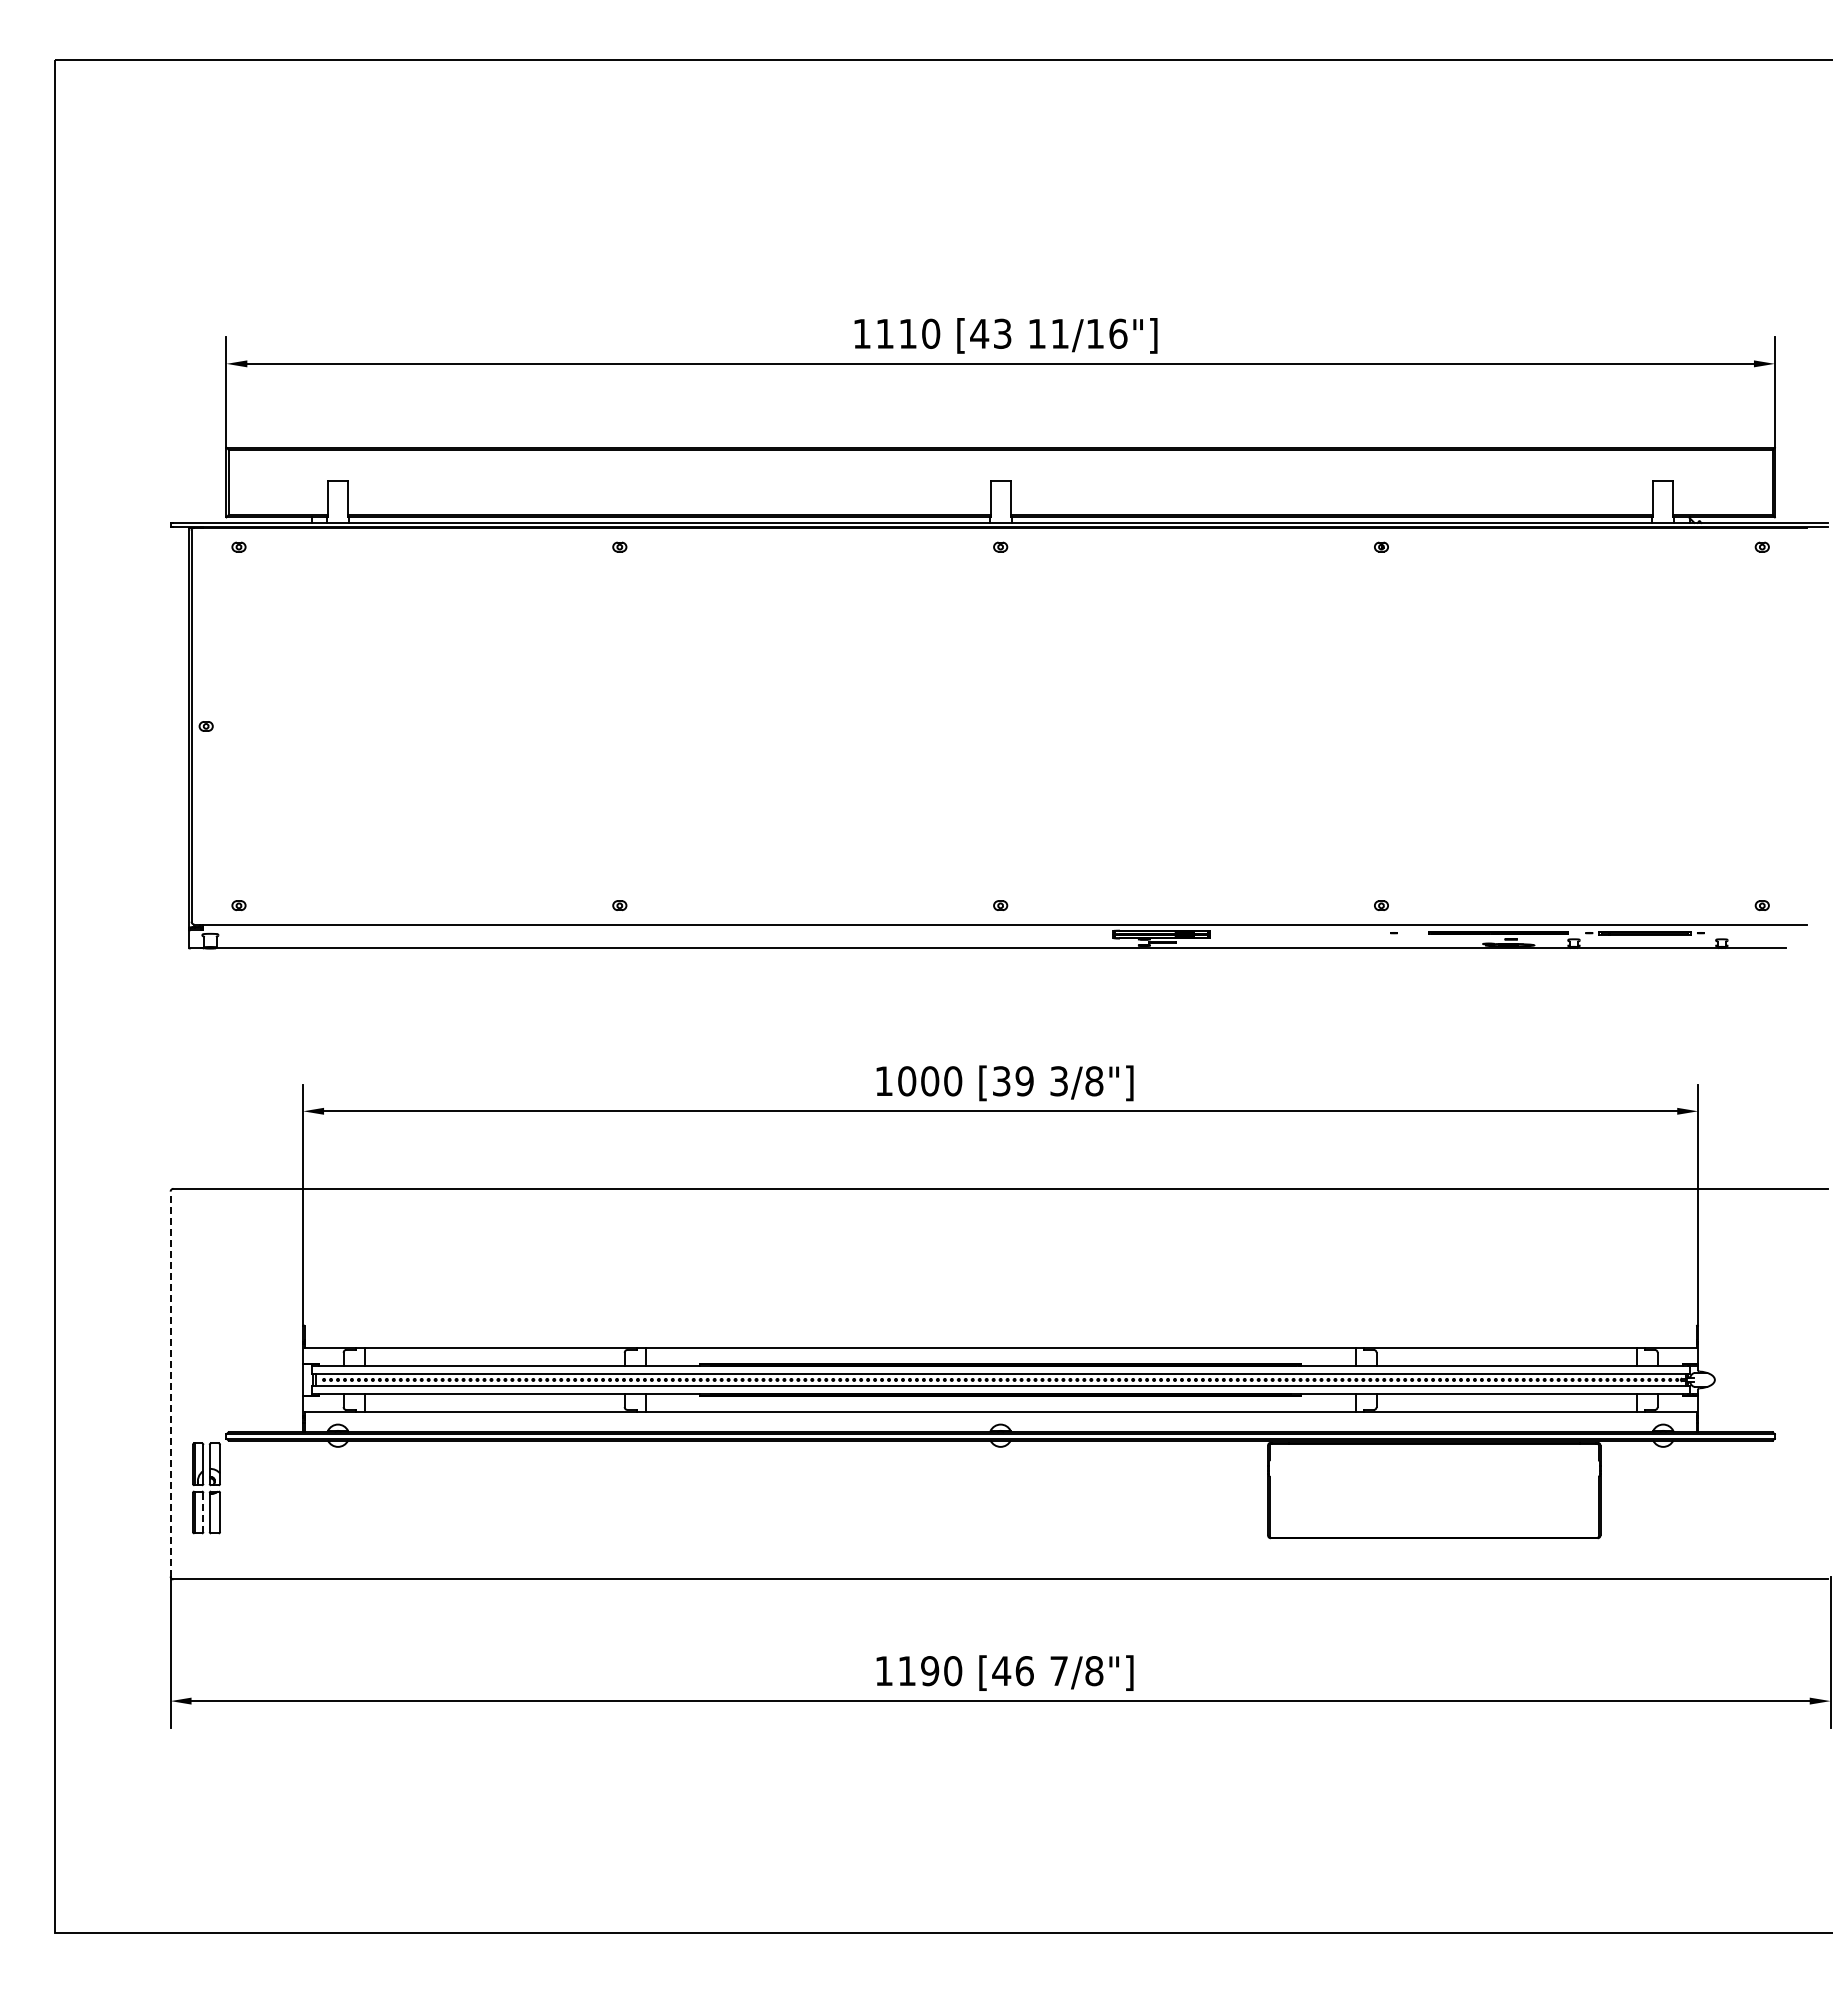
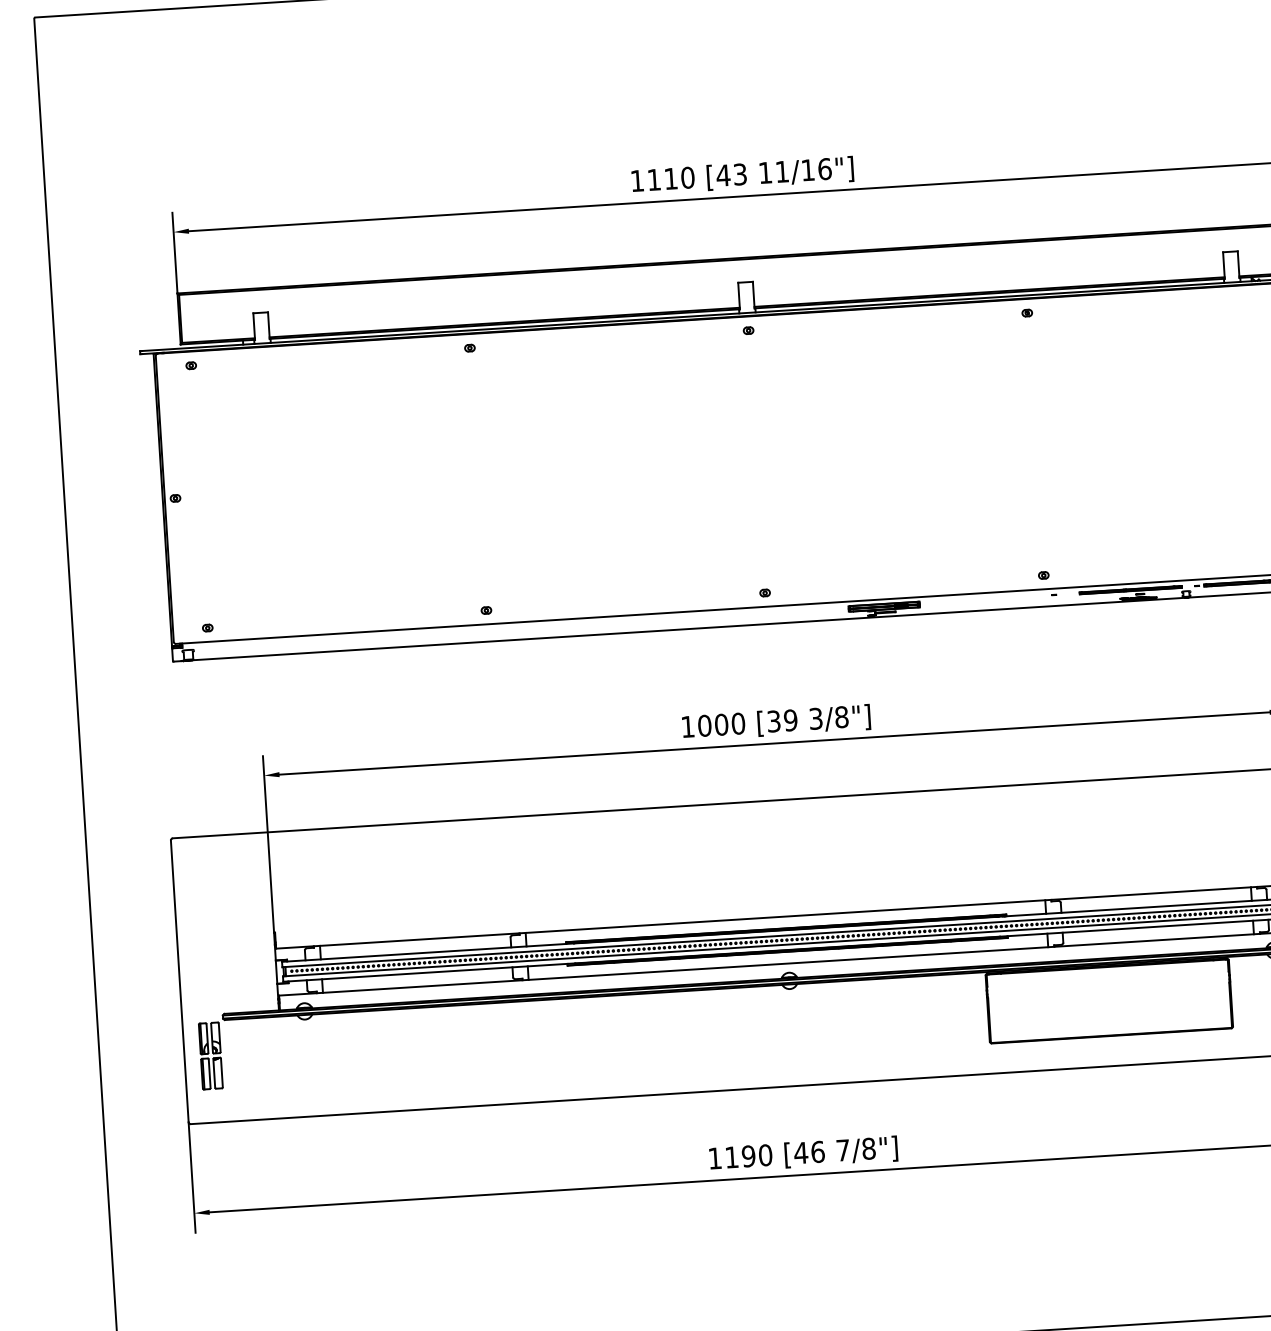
line: (170, 1384) -> (179, 981), dashed -> solid
line: (203, 1512) -> (209, 1073), dashed -> solid

